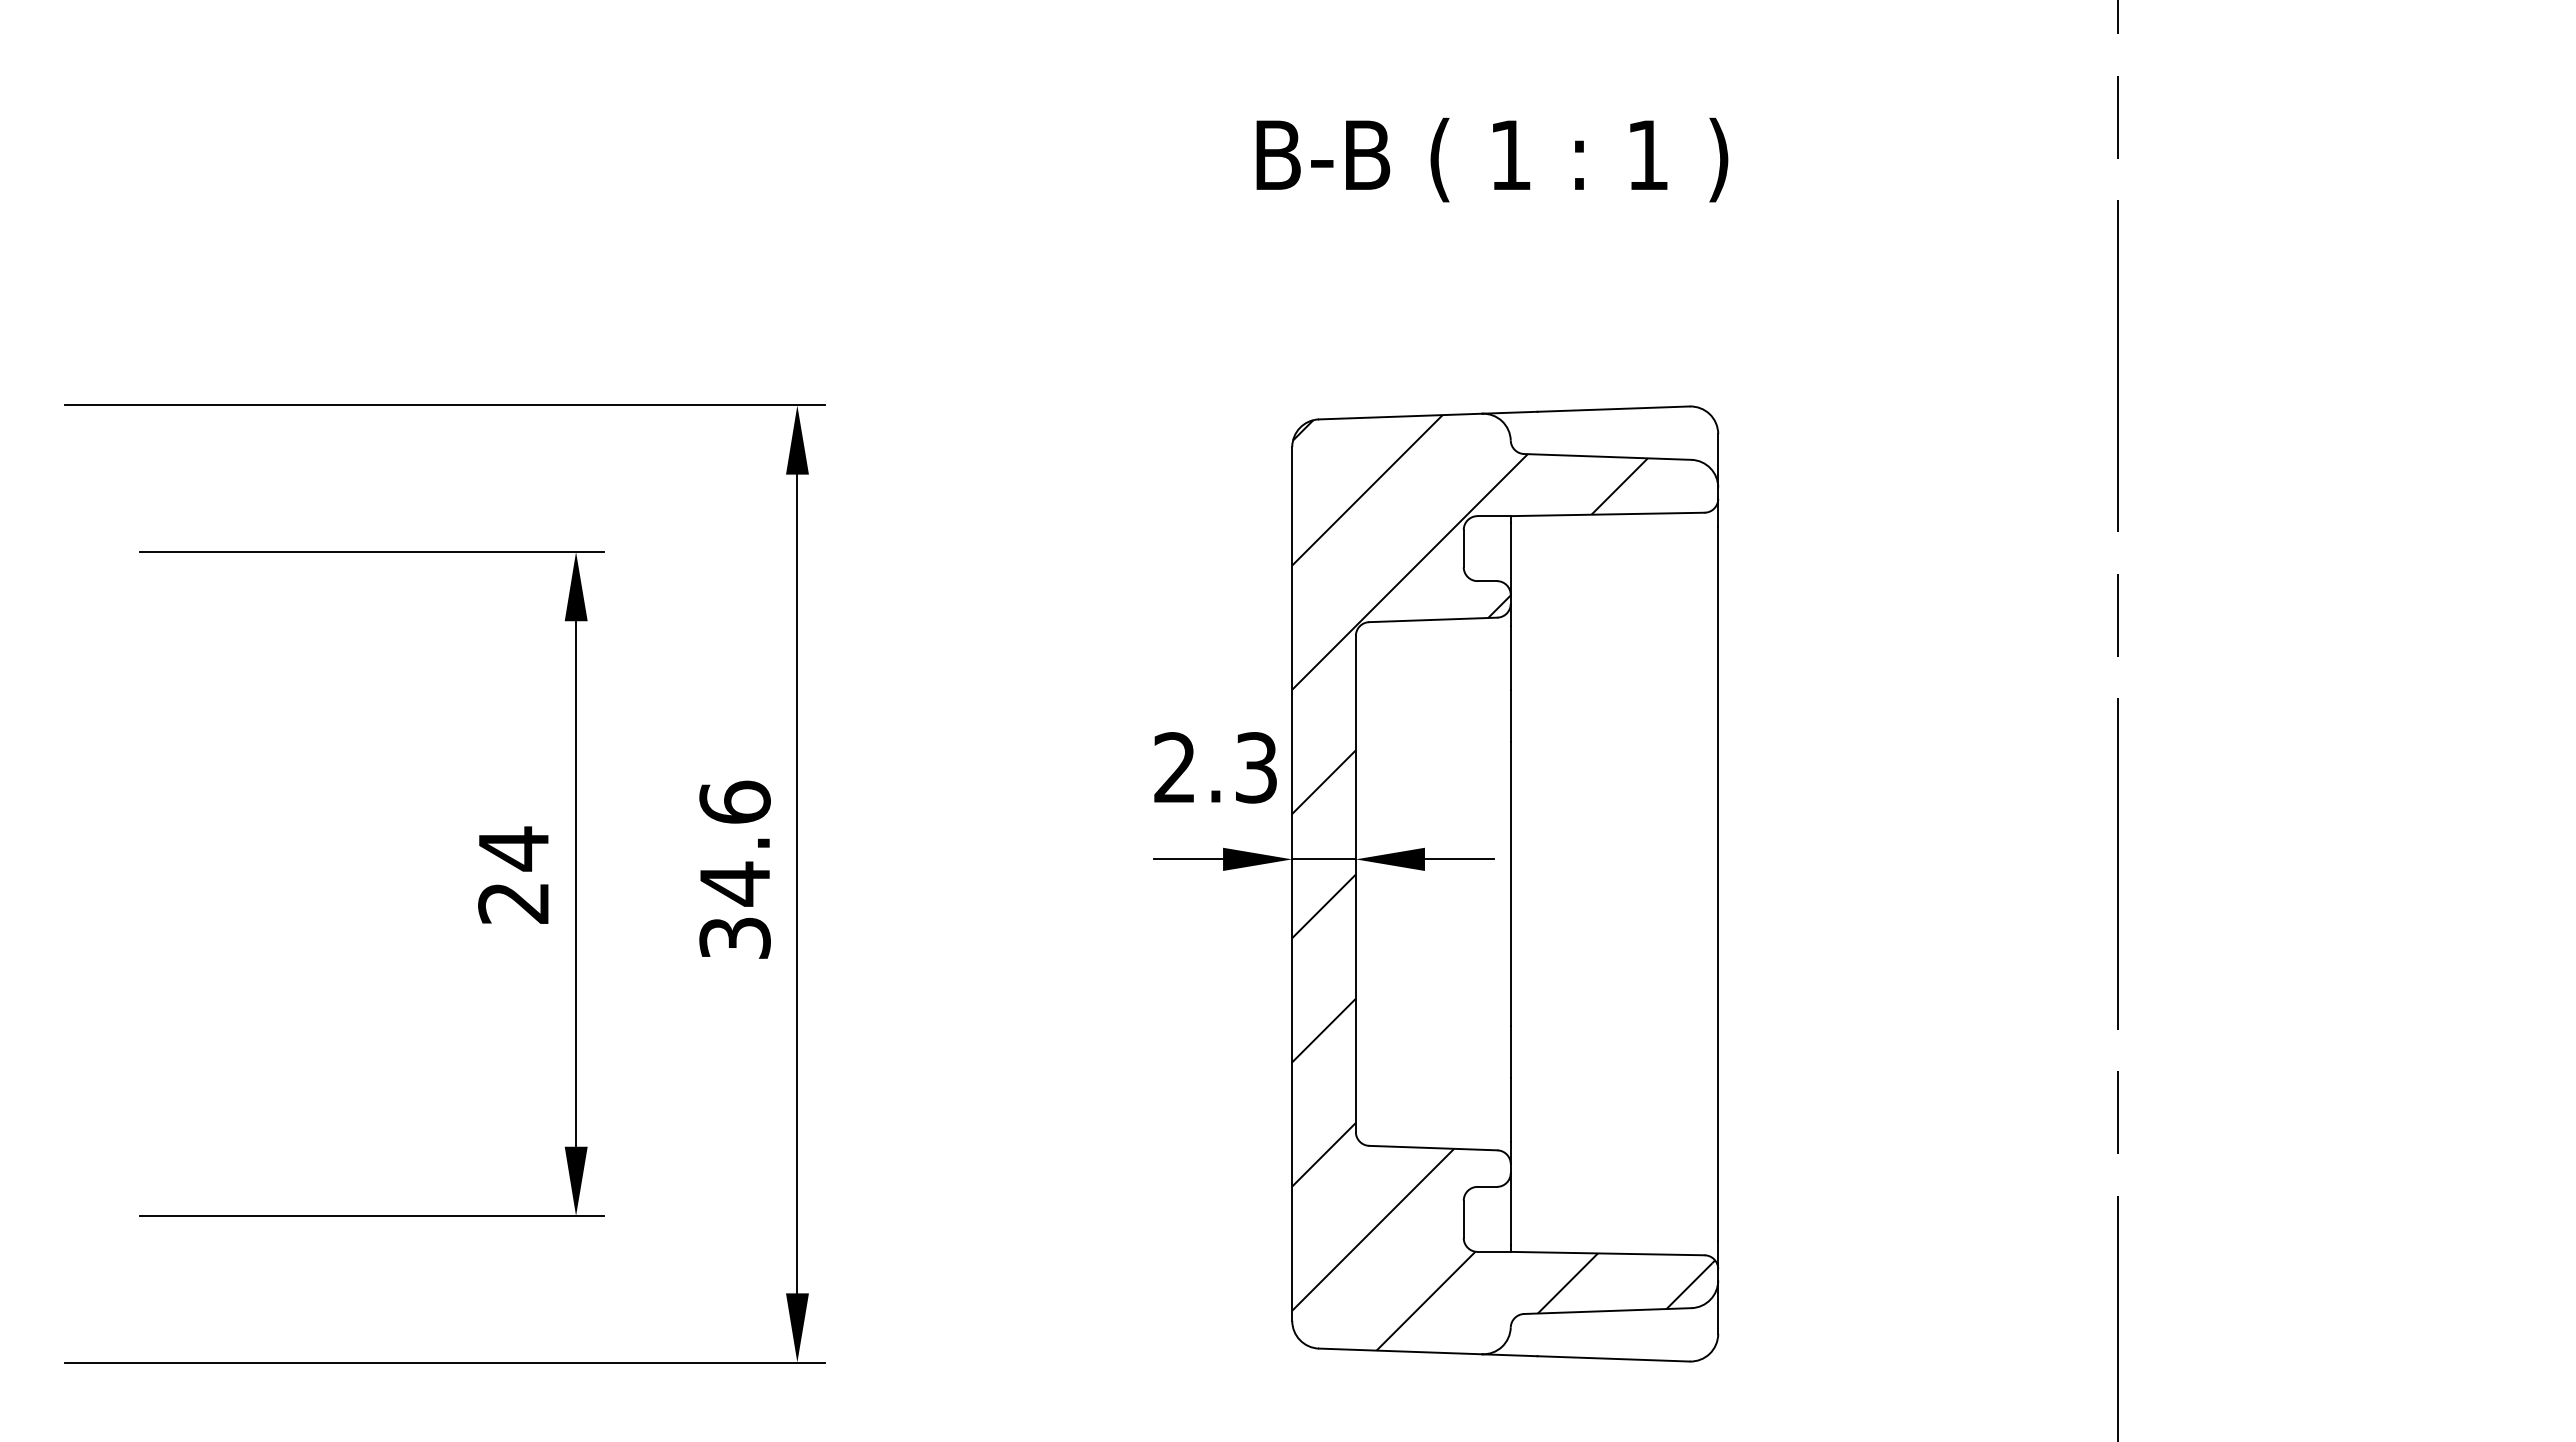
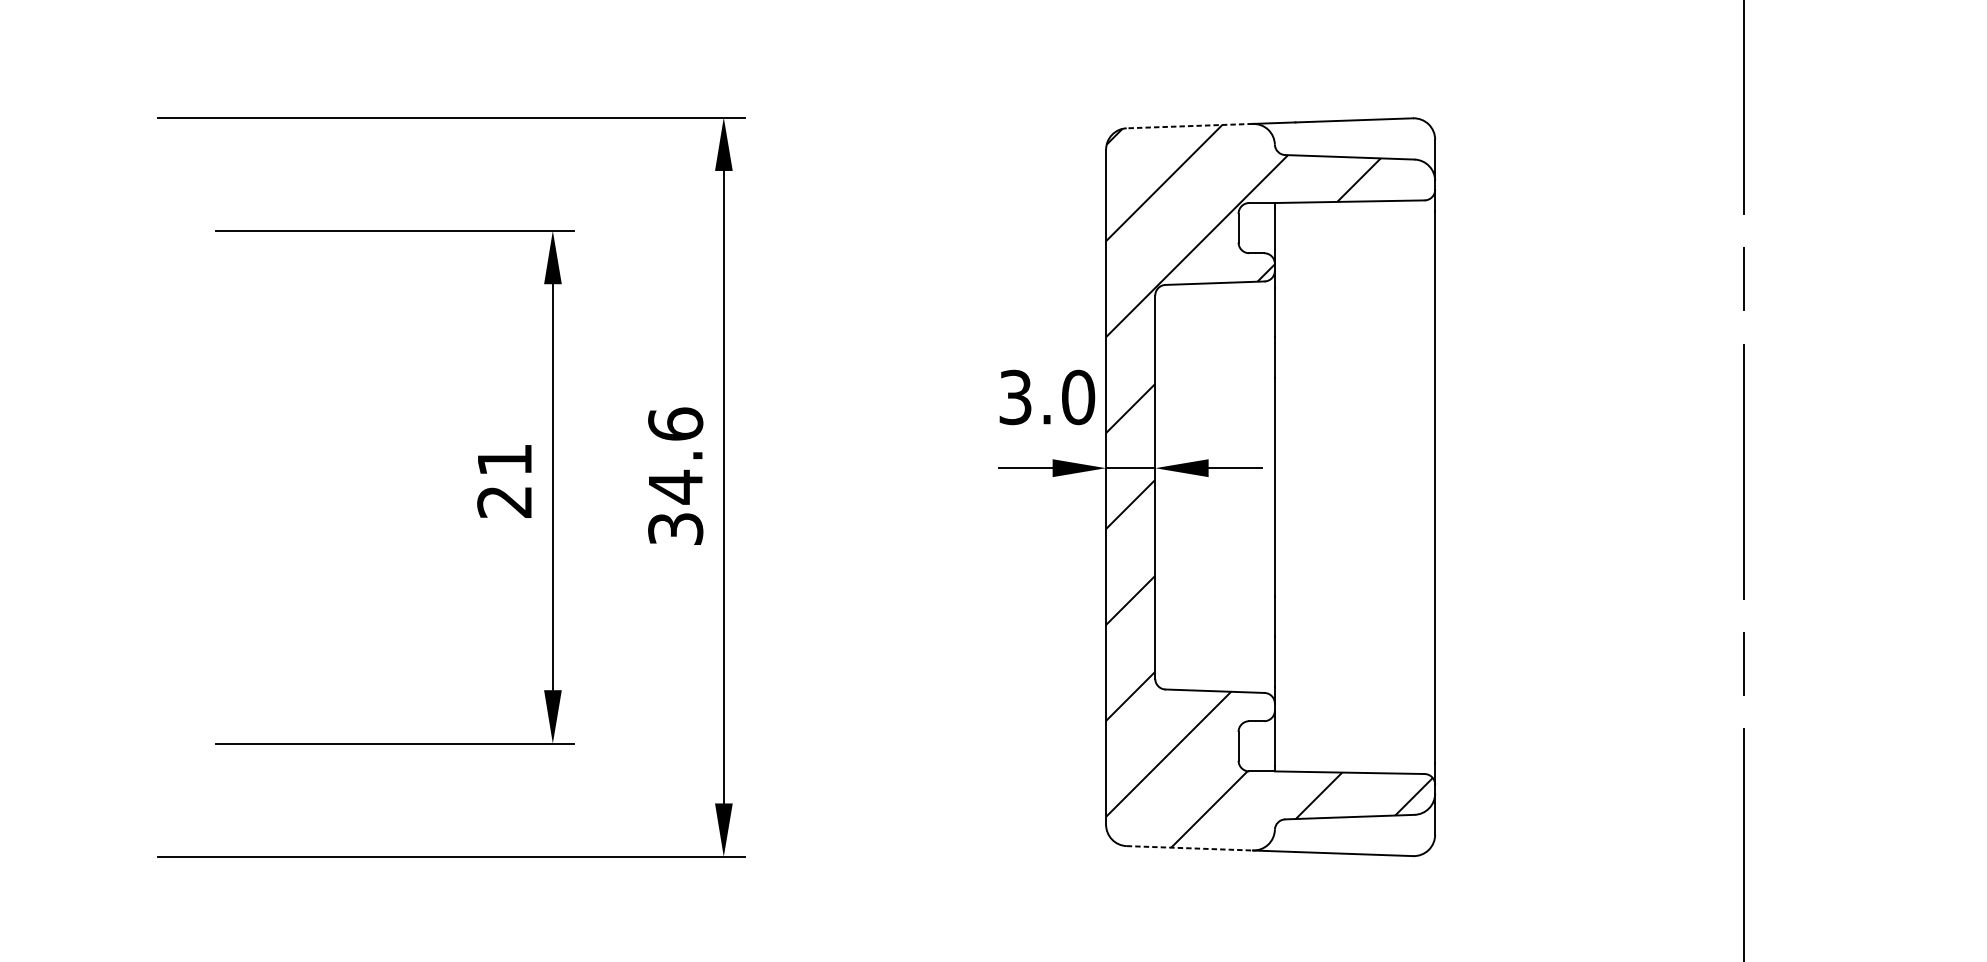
line: (1400, 416) -> (1189, 126), solid -> dashed
text: (1215, 767) -> (1046, 397), 2.3 -> 3.0
text: (513, 848) -> (504, 459), 24 -> 21
line: (1400, 1351) -> (1189, 848), solid -> dashed

